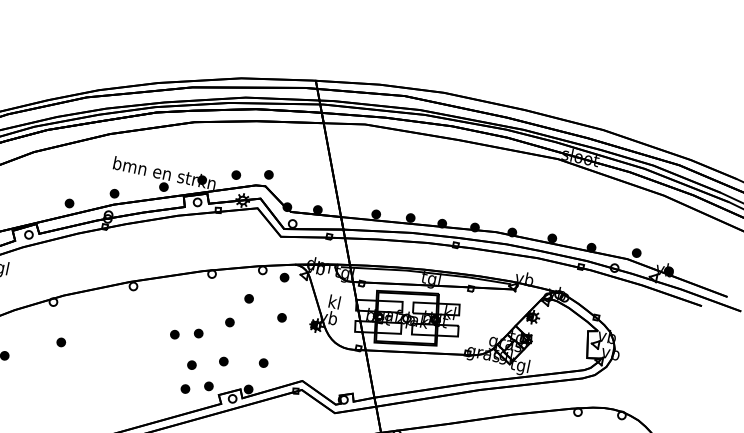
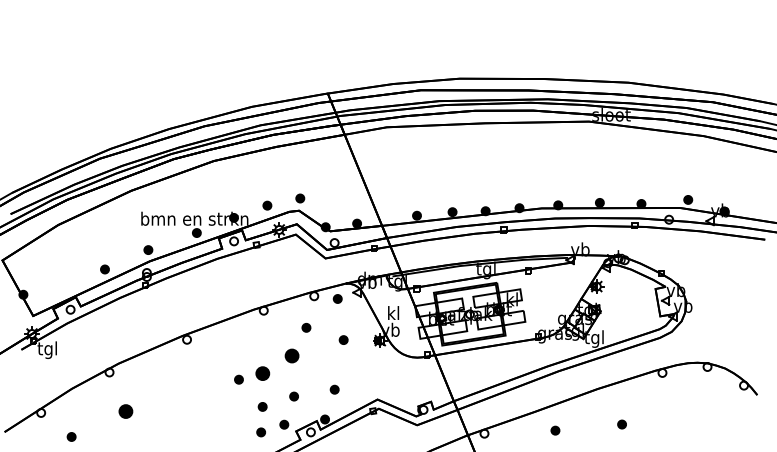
part: (229, 322) -> (291, 355), size x1.6
part: (198, 333) -> (262, 373), size x1.6
part: (60, 342) -> (125, 411), size x1.6

